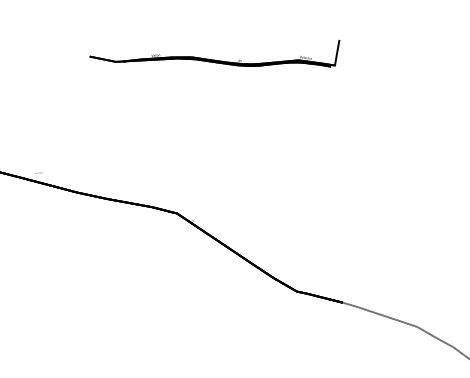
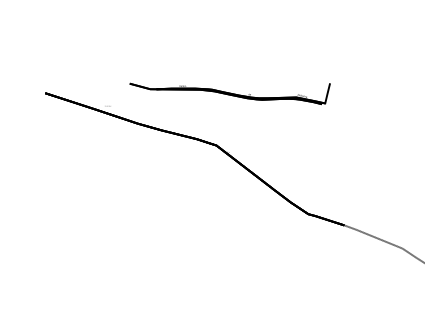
part: (214, 60) -> (229, 93), moved

